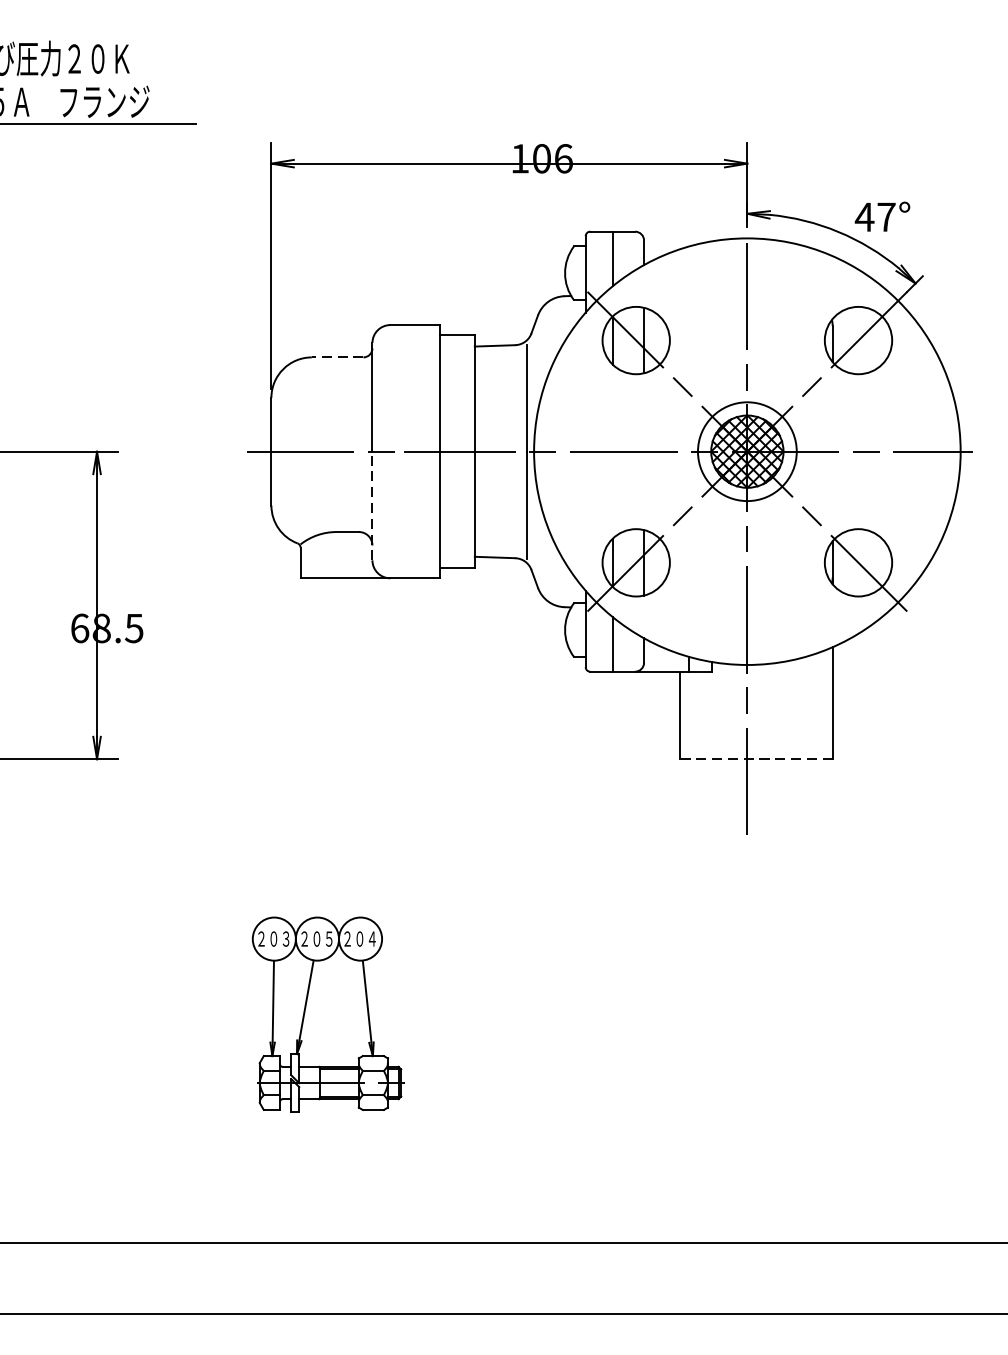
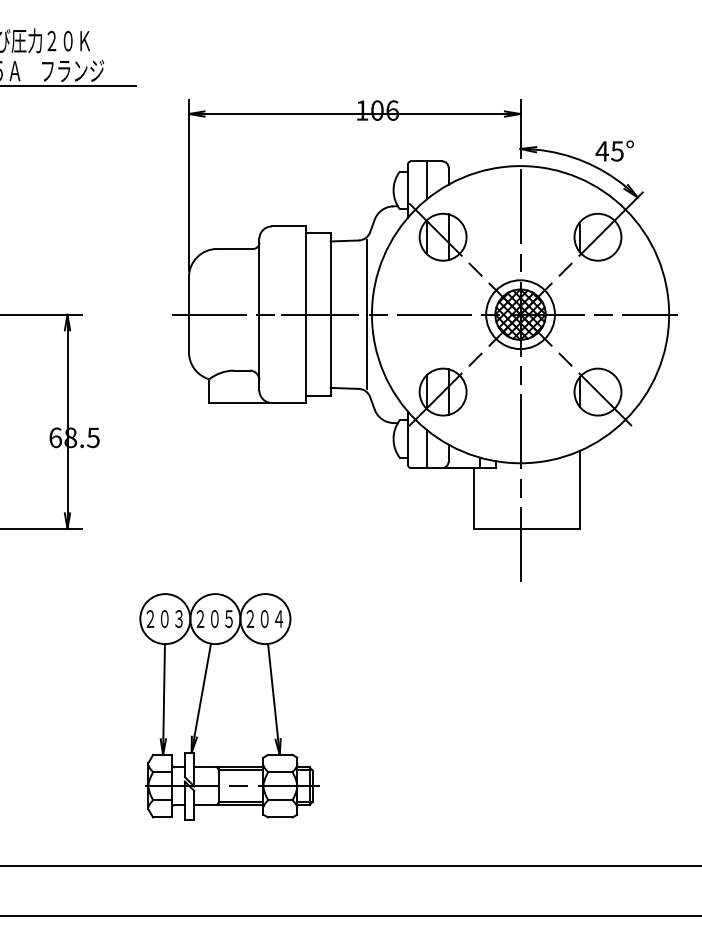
text: (886, 217) -> (617, 151), 47° -> 45°
line: (338, 358) -> (235, 249), dashed -> solid
line: (372, 505) -> (259, 352), dashed -> solid
line: (755, 758) -> (526, 528), dashed -> solid
part: (329, 1014) -> (229, 706), size x1.67

